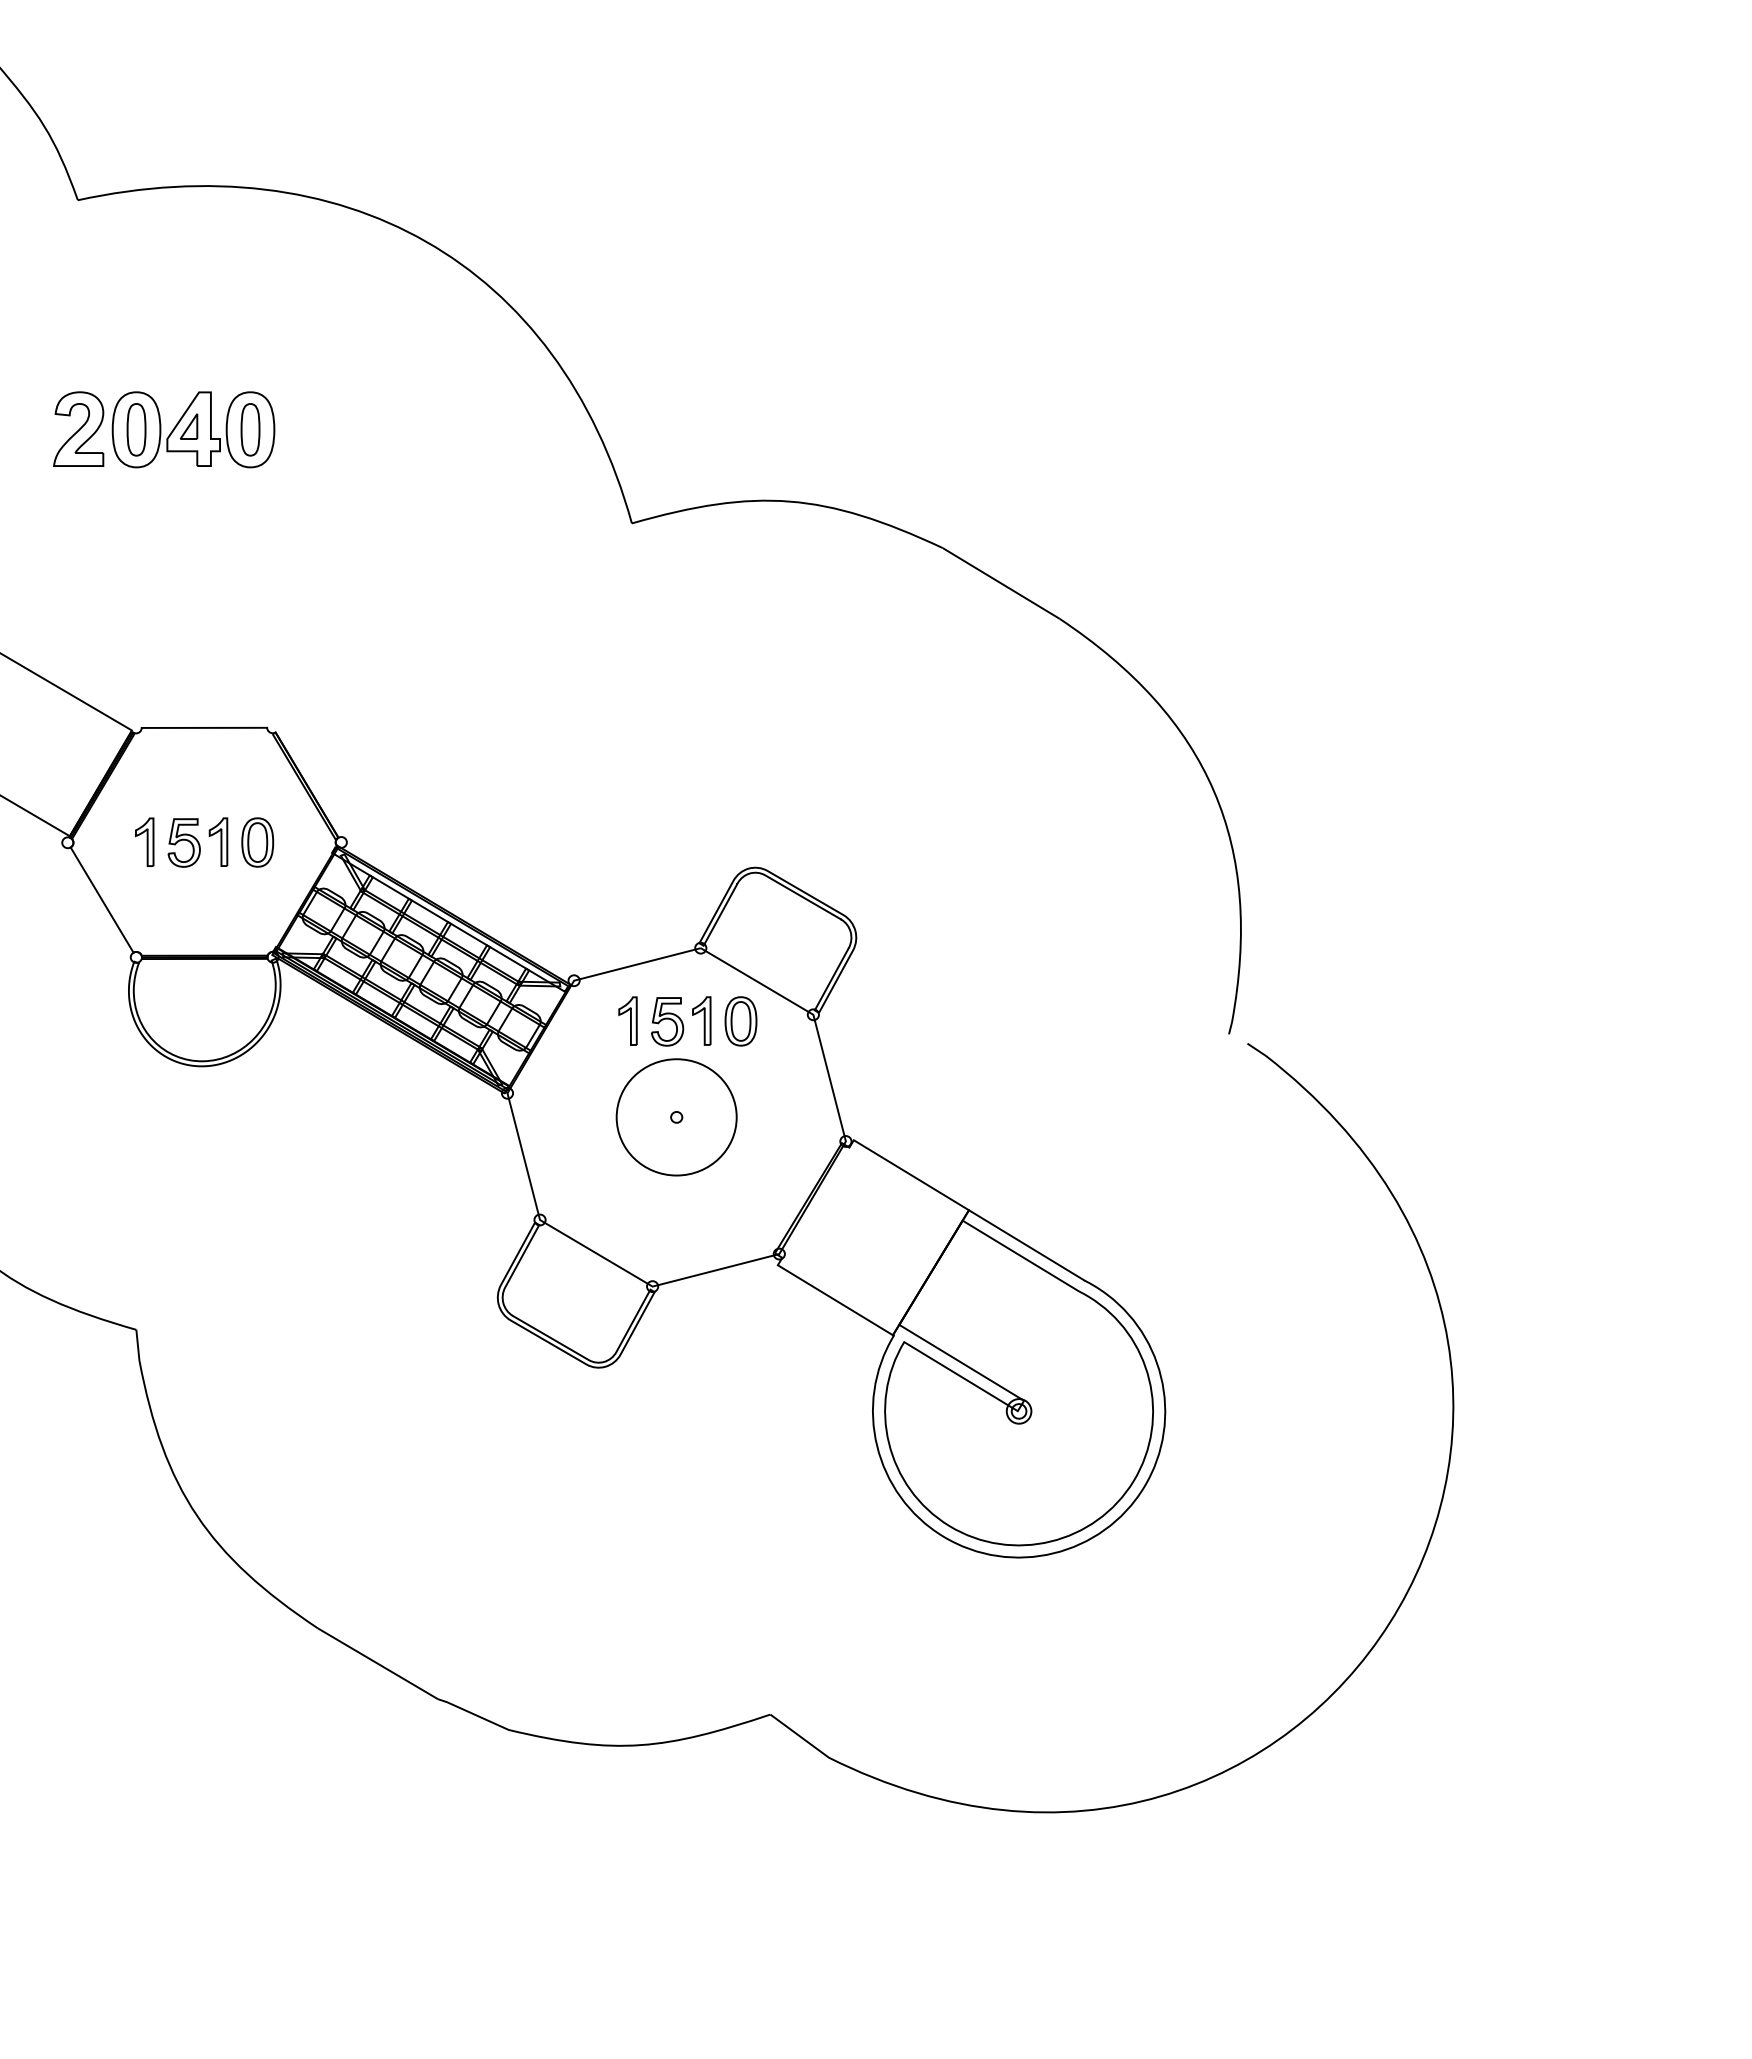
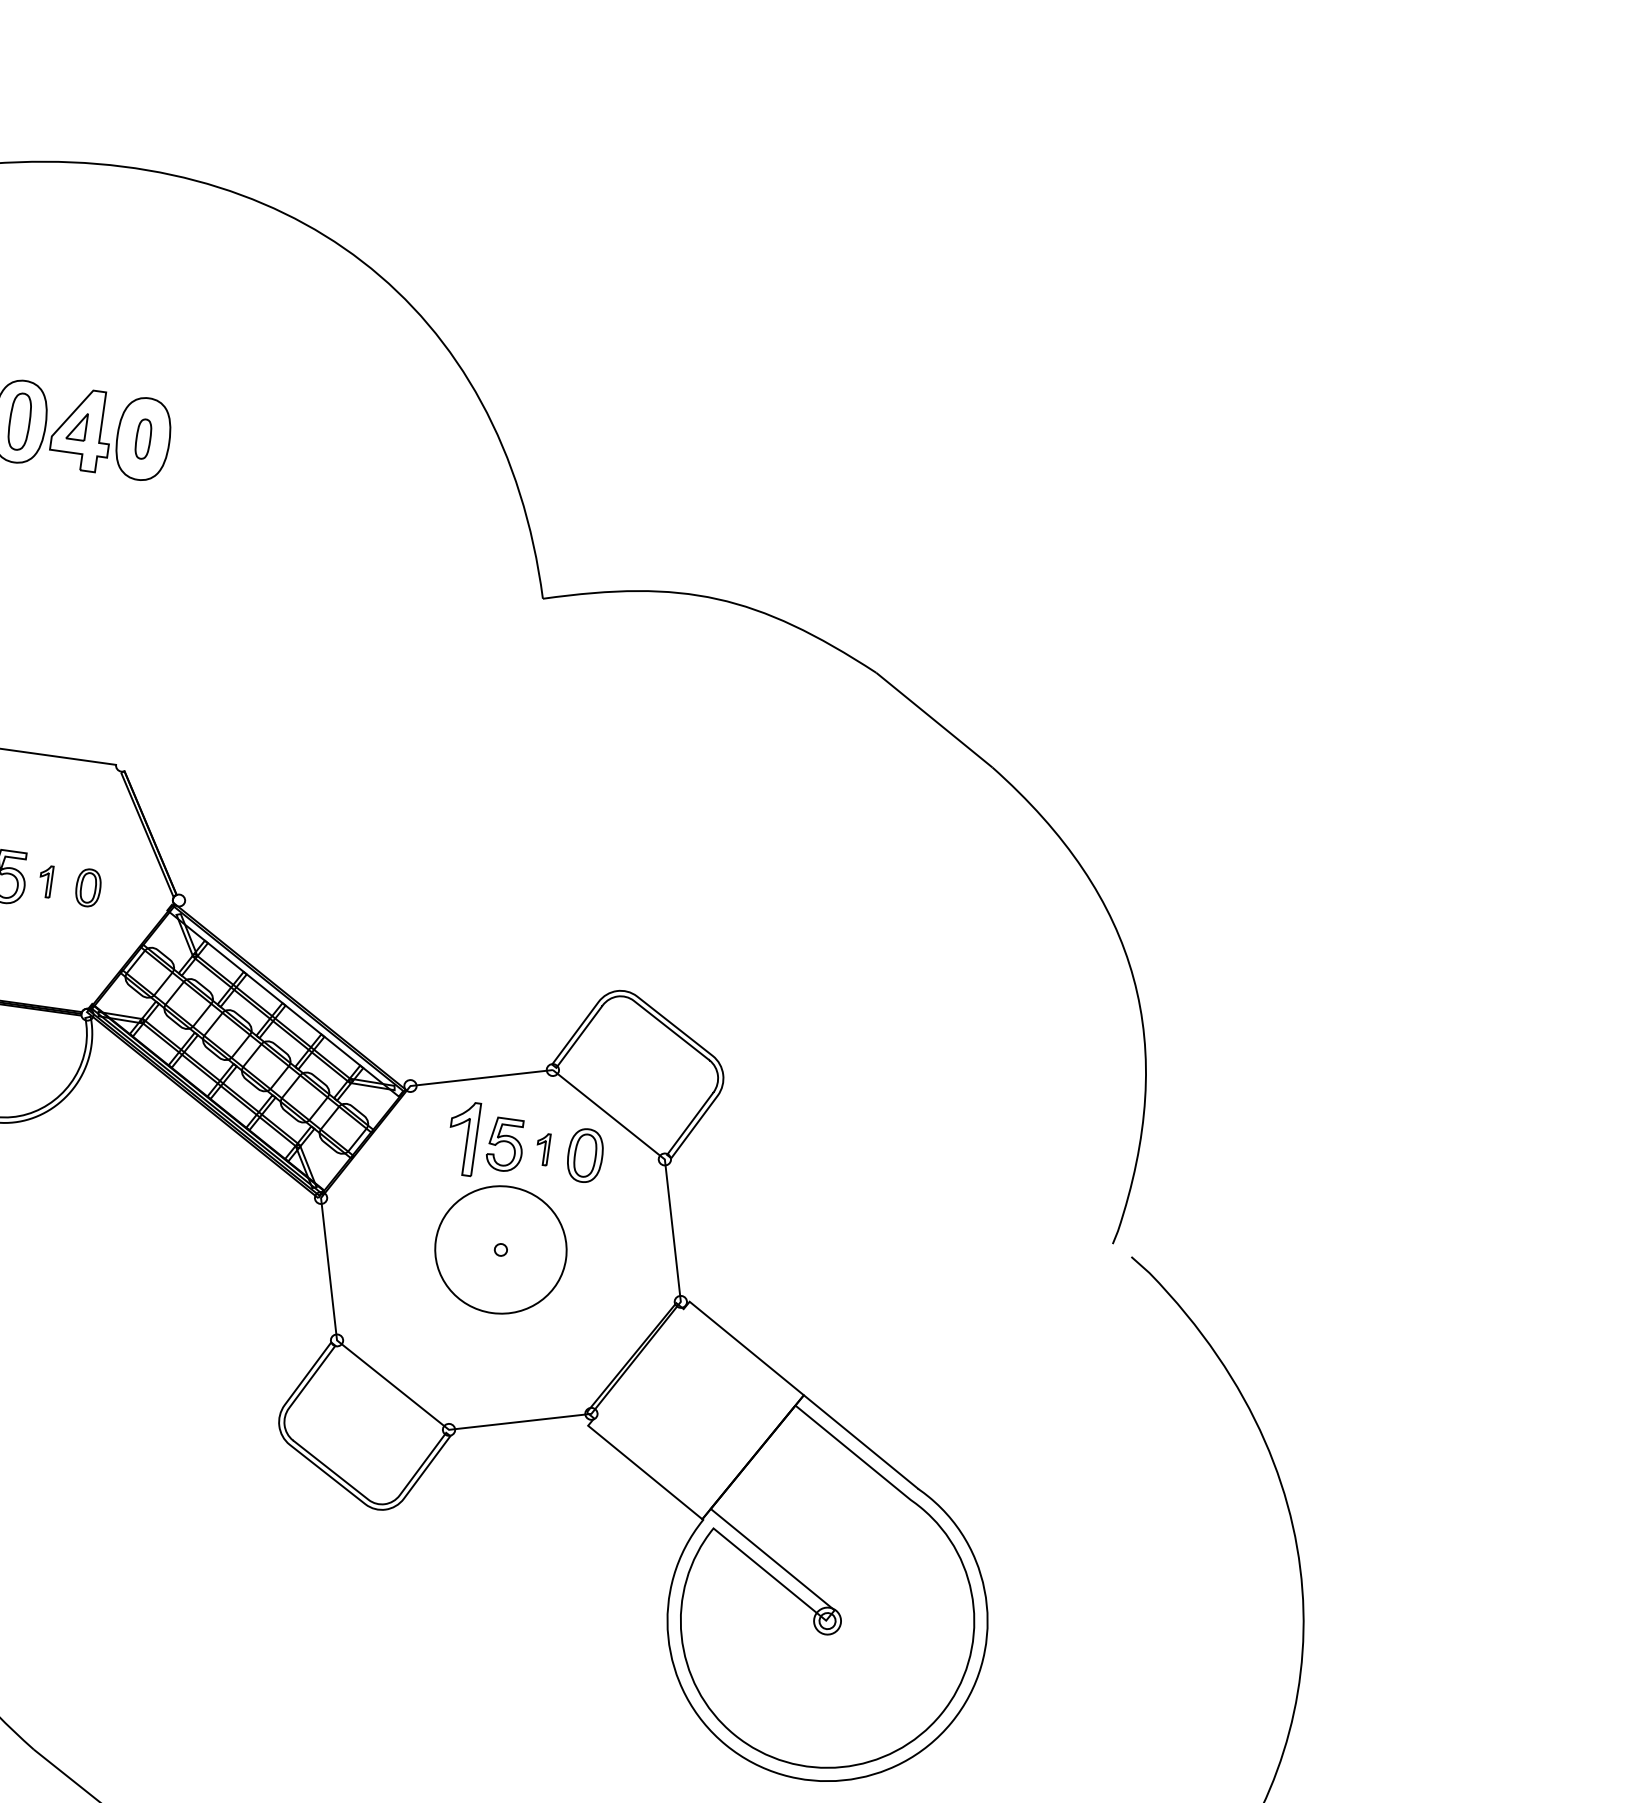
part: (250, 429) -> (143, 438), size x0.7
part: (218, 841) -> (45, 880), size x0.6
part: (257, 842) -> (88, 887), size x0.7
part: (627, 1020) -> (462, 1137), size x1.4
part: (701, 1020) -> (542, 1148), size x0.6

